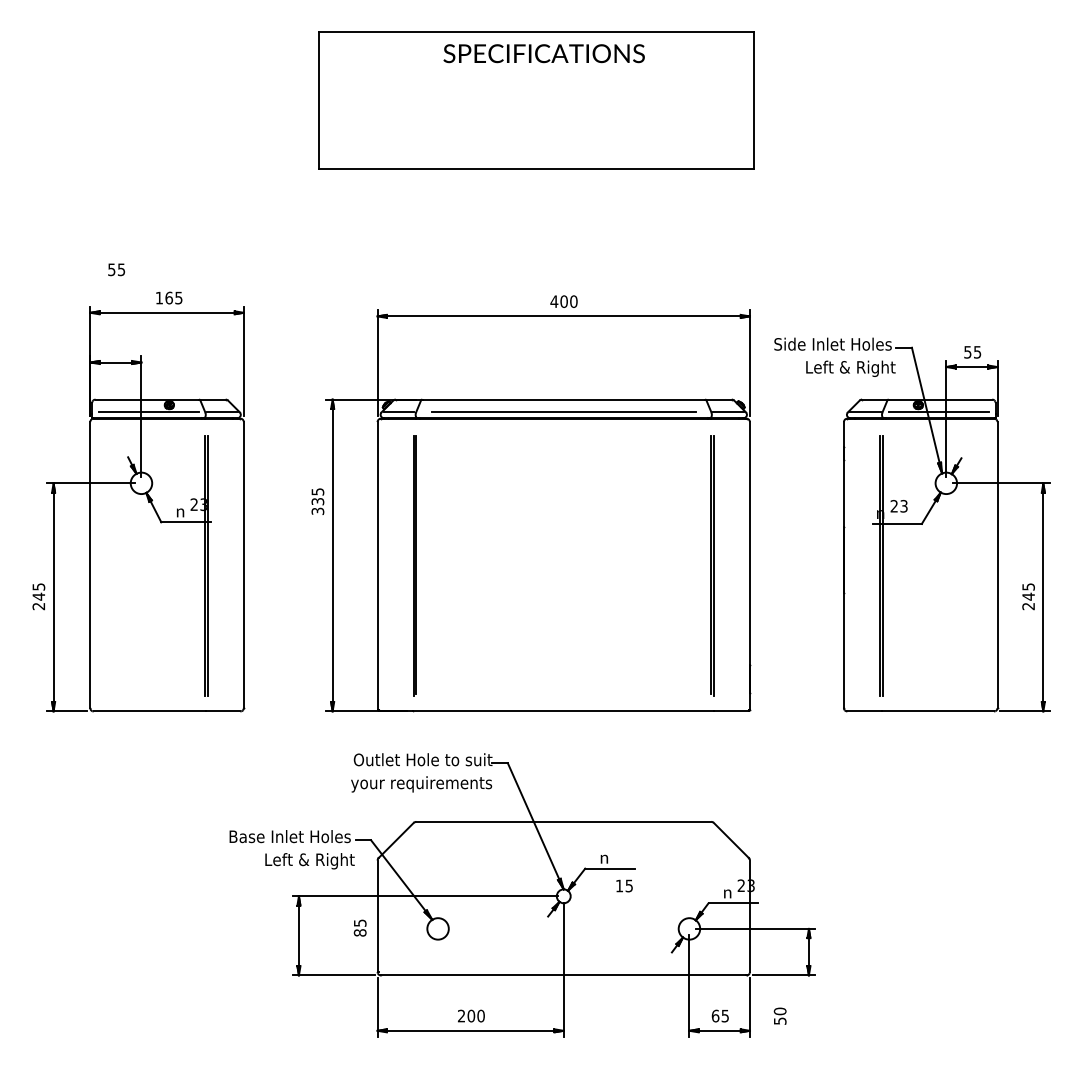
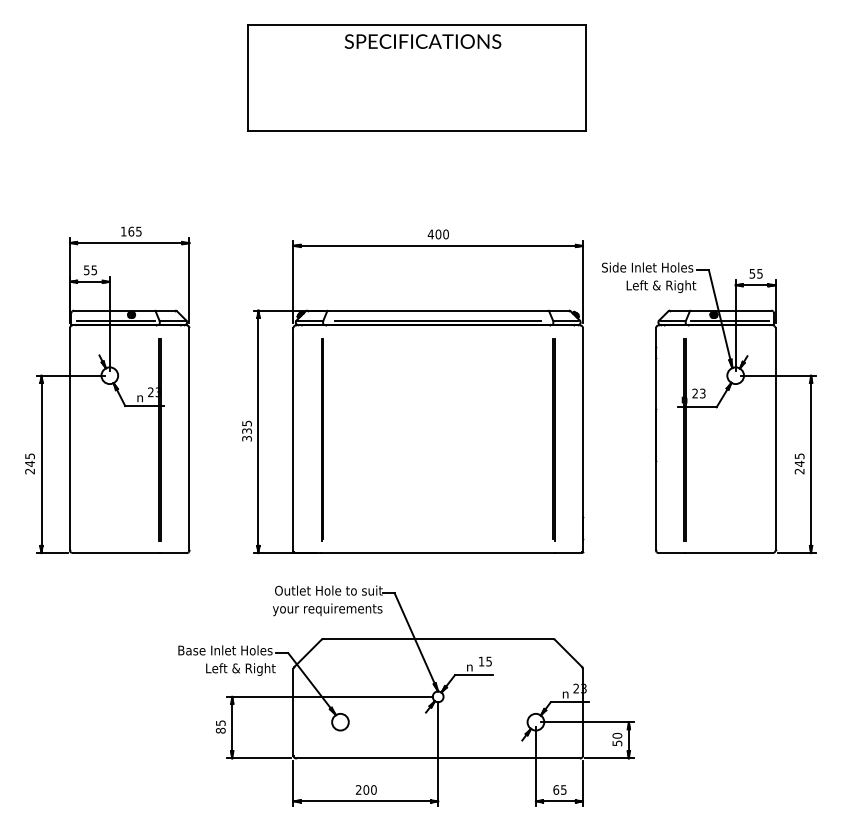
text: (116, 269) -> (90, 270), moved
text: (317, 501) -> (246, 431), moved
text: (624, 885) -> (485, 661), moved
text: (359, 927) -> (220, 726), moved
text: (779, 1015) -> (616, 738), moved

